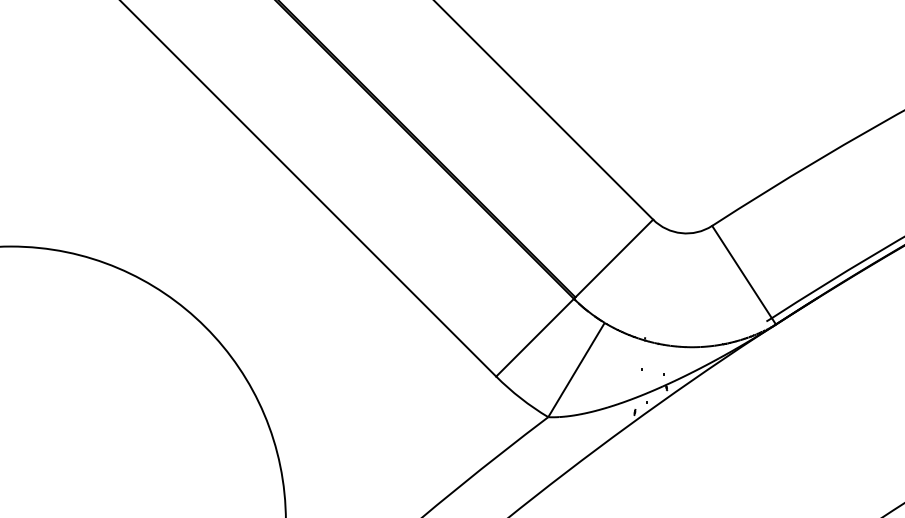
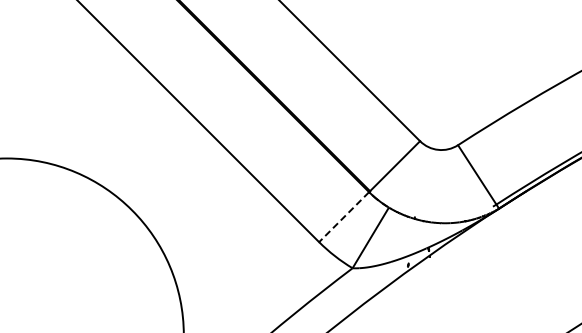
line: (534, 338) -> (343, 217), solid -> dashed

